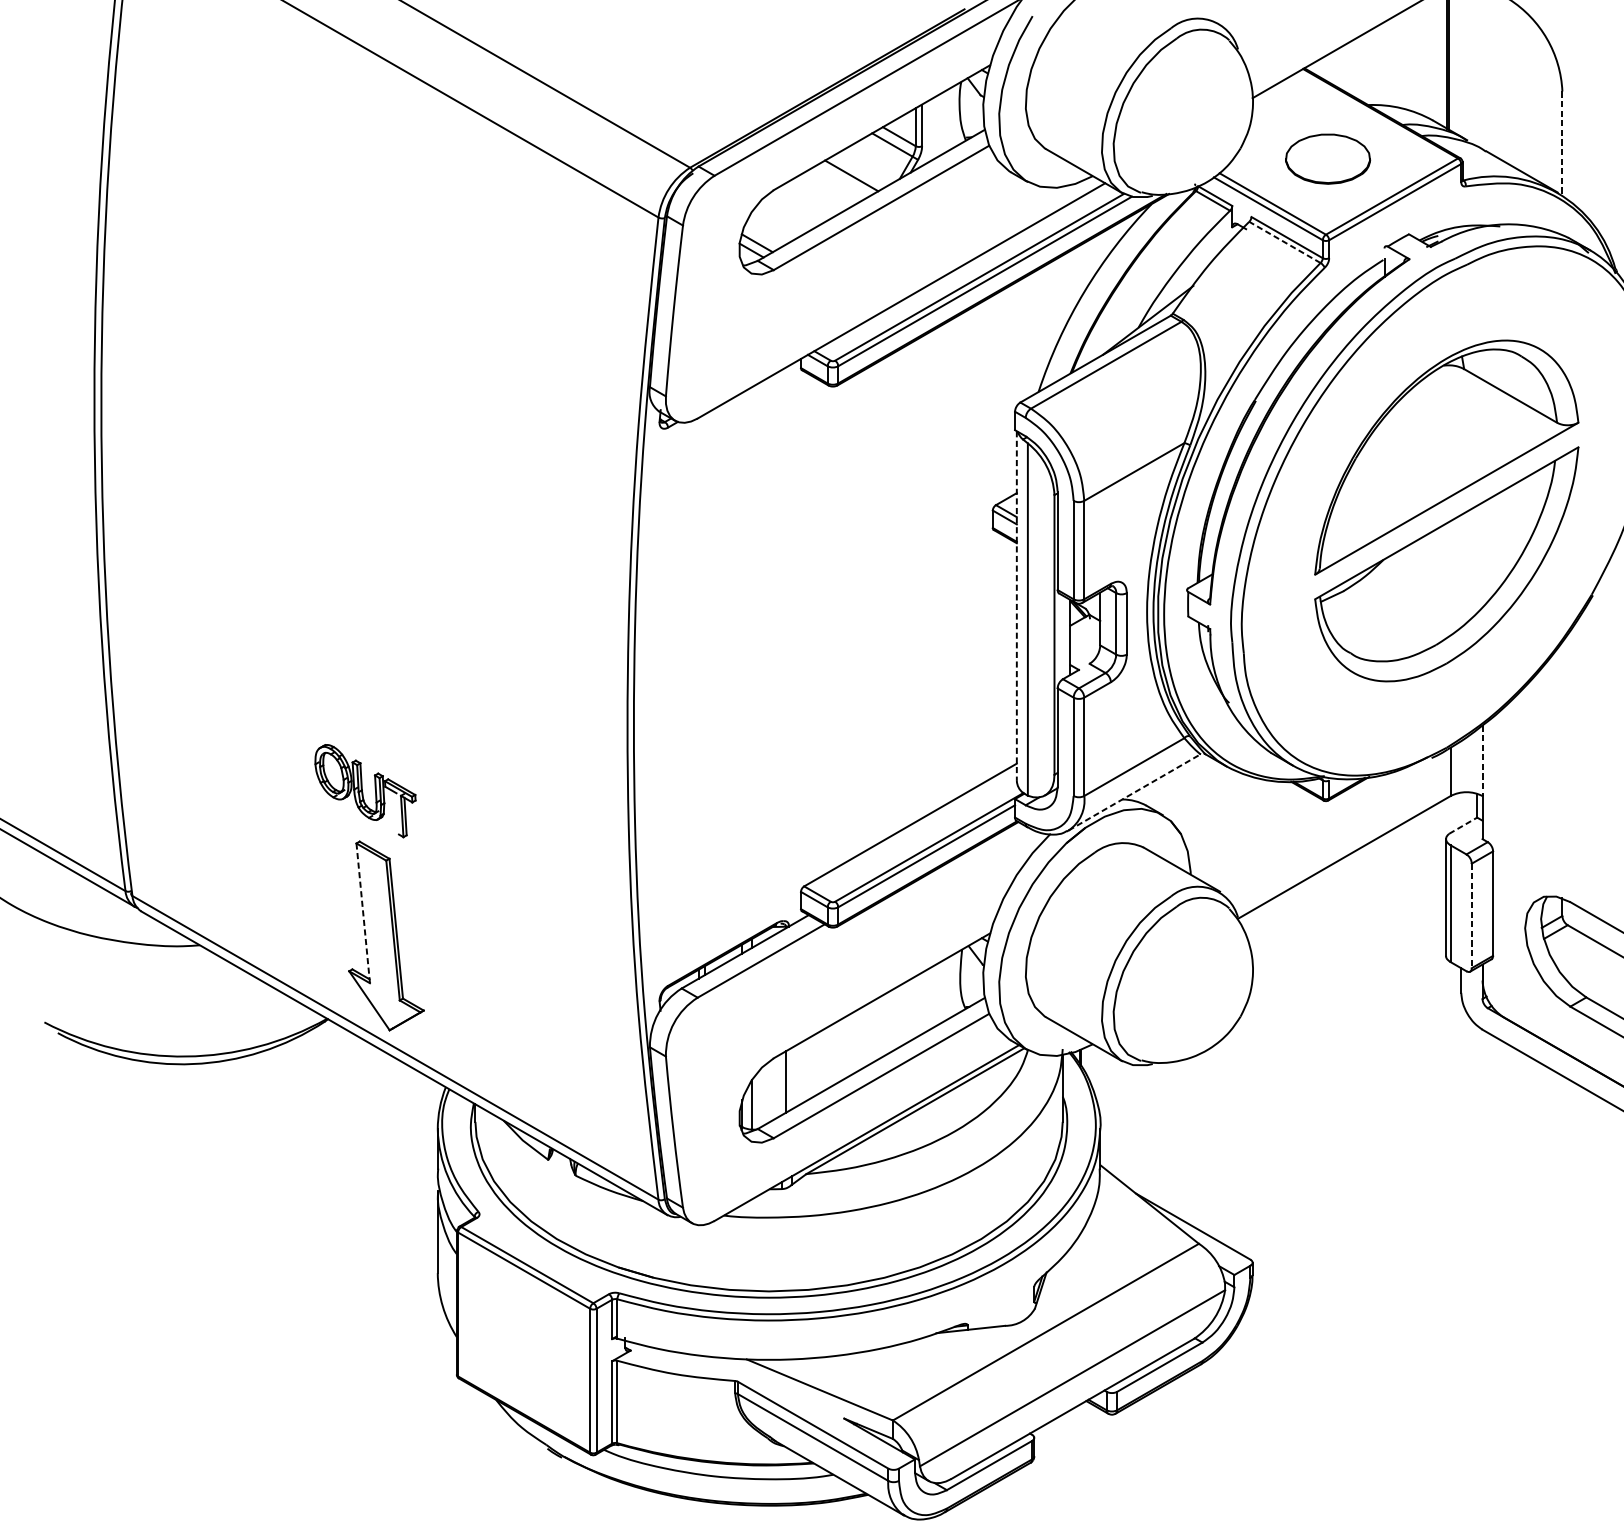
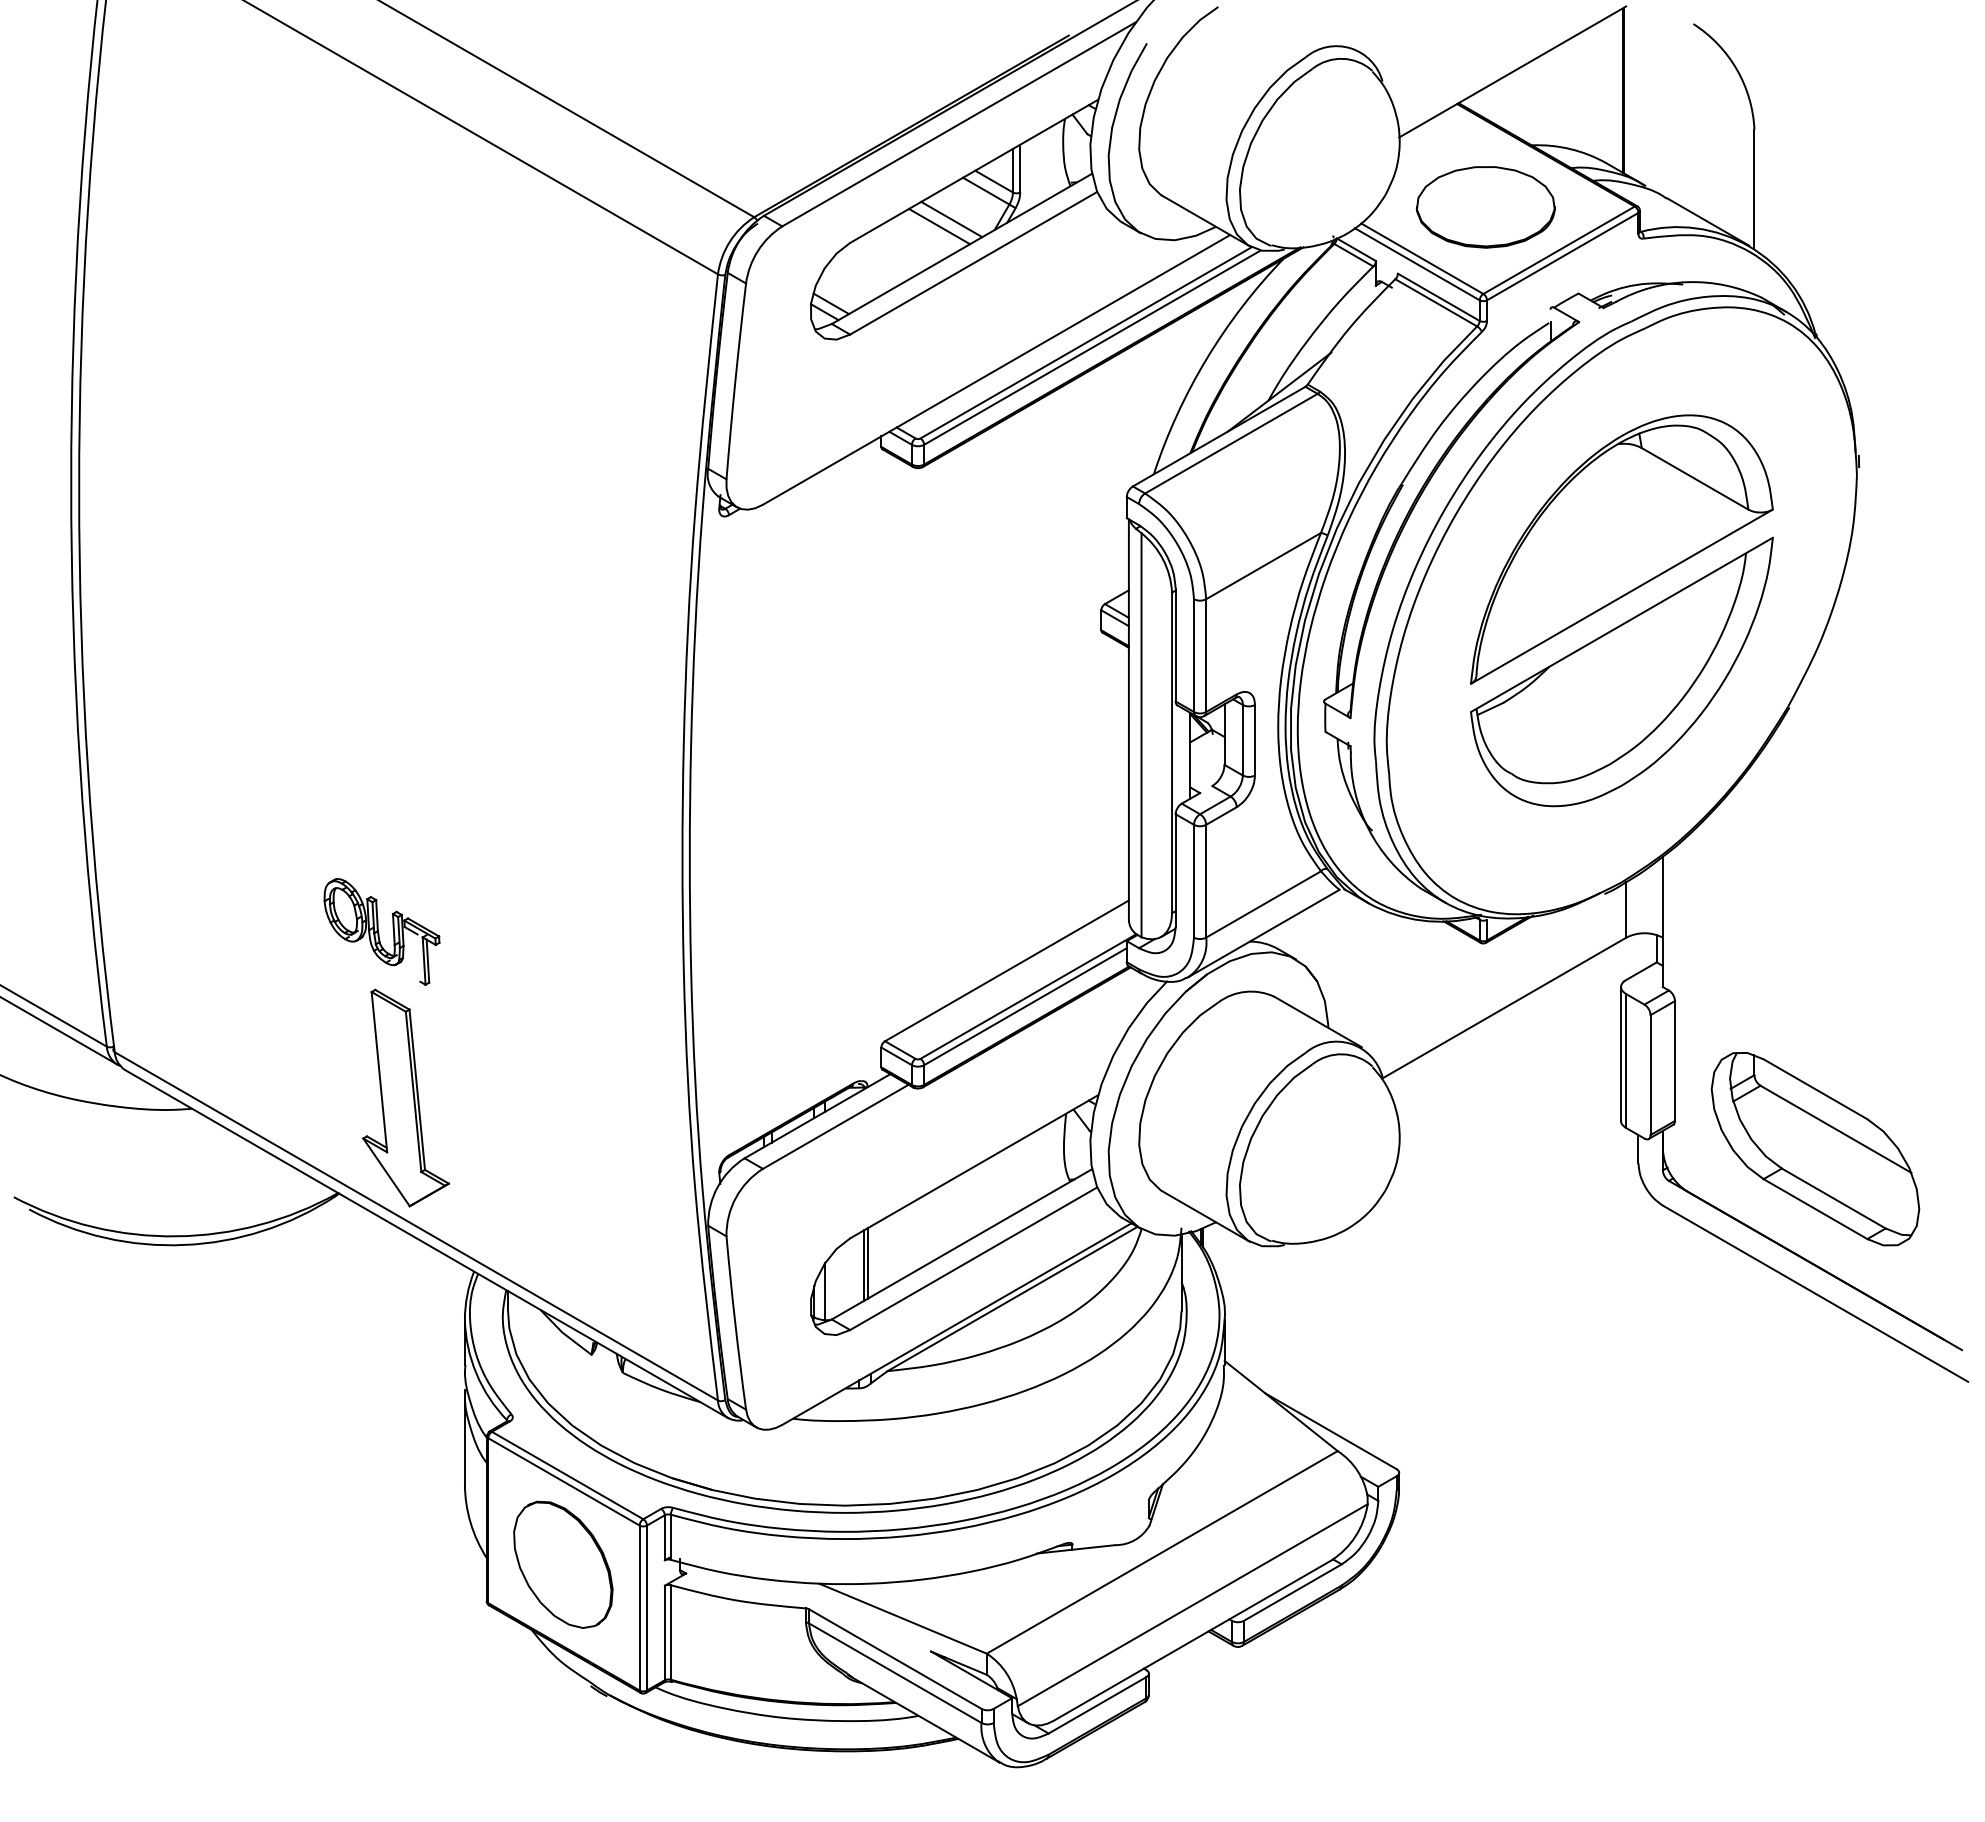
line: (1562, 143) -> (1754, 189), dashed -> solid
part: (1327, 159) -> (1485, 207), size x1.43
line: (862, 169) -> (951, 219), added
line: (1284, 242) -> (1435, 302), dashed -> solid
line: (1016, 606) -> (1128, 720), dashed -> solid
line: (1482, 761) -> (1662, 897), dashed -> solid
line: (1135, 792) -> (1264, 933), dashed -> solid
line: (1463, 825) -> (1640, 971), dashed -> solid
line: (363, 913) -> (379, 1072), dashed -> solid
line: (1471, 916) -> (1650, 1075), dashed -> solid
line: (788, 1080) -> (867, 1263), added
part: (523, 1342) -> (563, 1564), added

